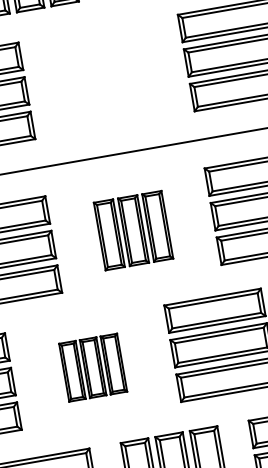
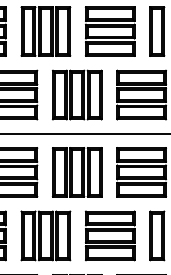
part: (104, 76) -> (76, 94), added
part: (133, 230) -> (77, 172), size x1.43
part: (92, 366) -> (45, 235), size x1.67

